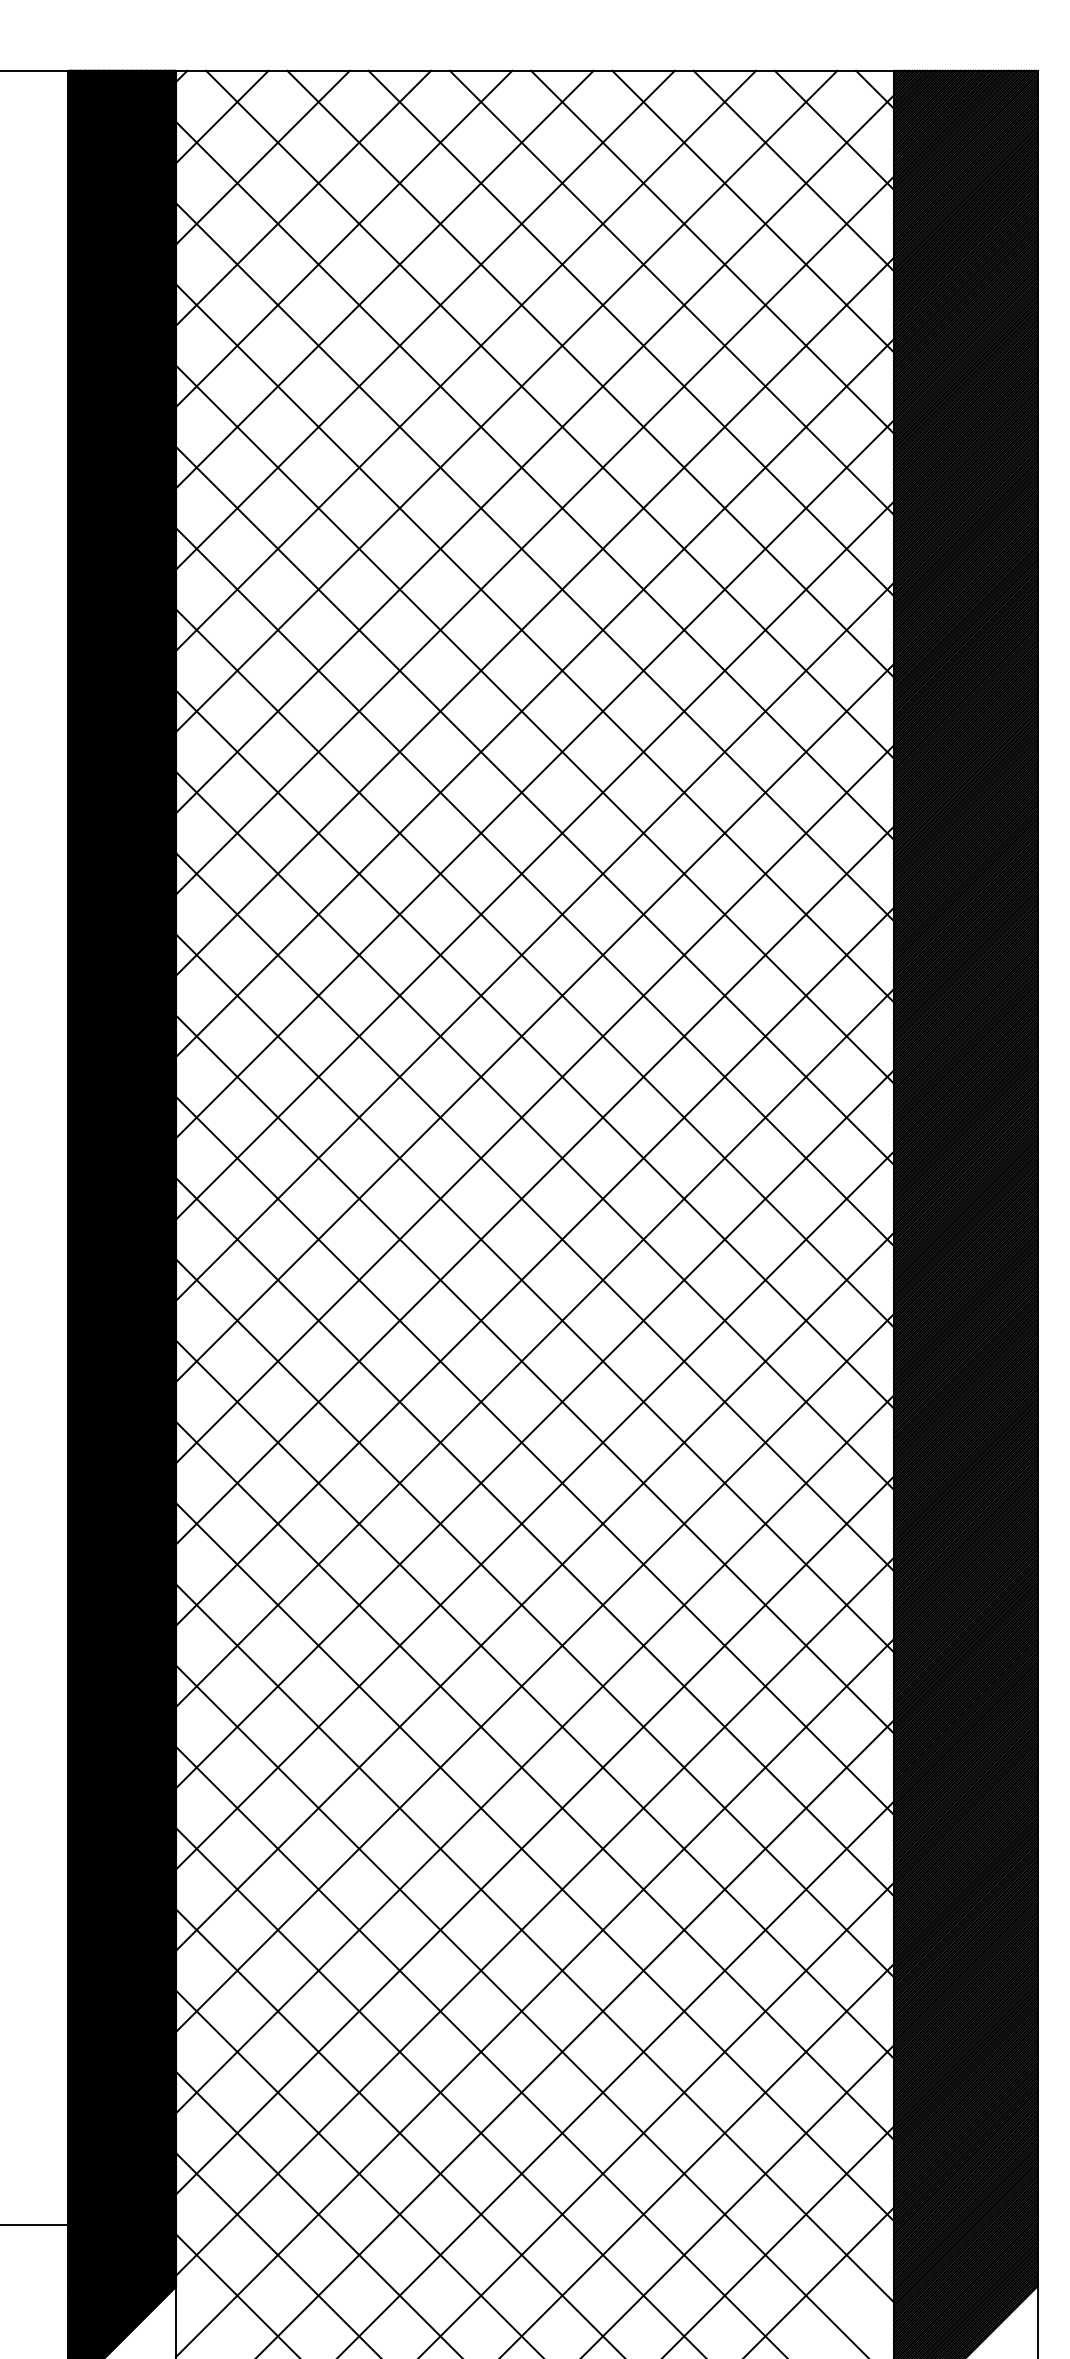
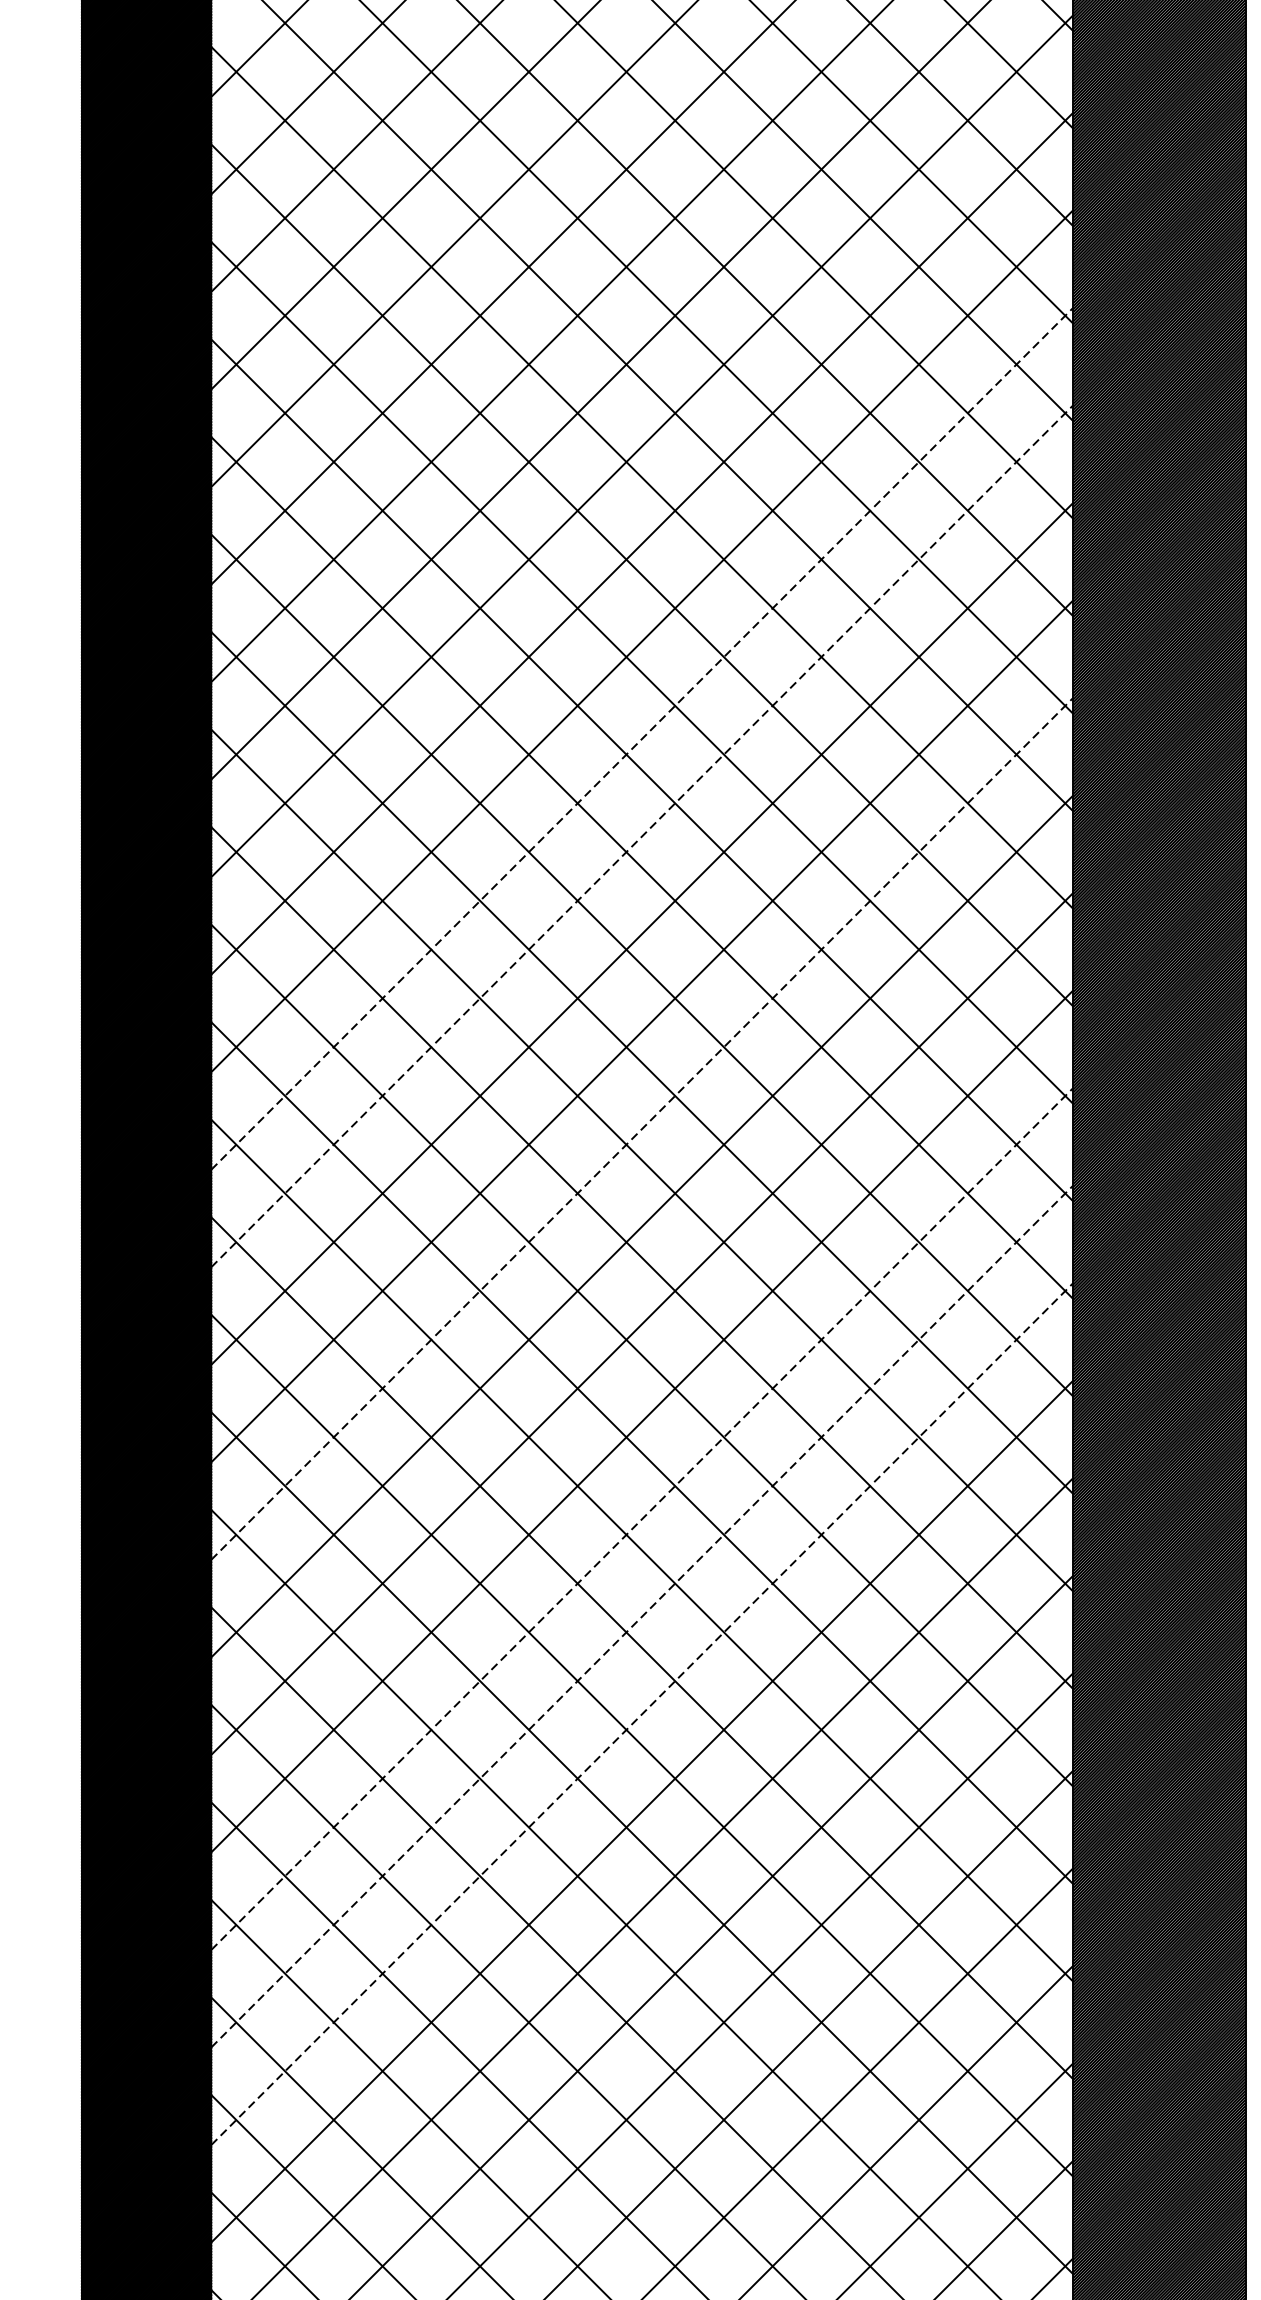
line: (535, 698) -> (642, 739), solid -> dashed
line: (535, 779) -> (642, 836), solid -> dashed
line: (535, 1023) -> (642, 1129), solid -> dashed
line: (535, 1348) -> (642, 1519), solid -> dashed
line: (535, 1429) -> (642, 1616), solid -> dashed
line: (535, 1510) -> (642, 1713), solid -> dashed

